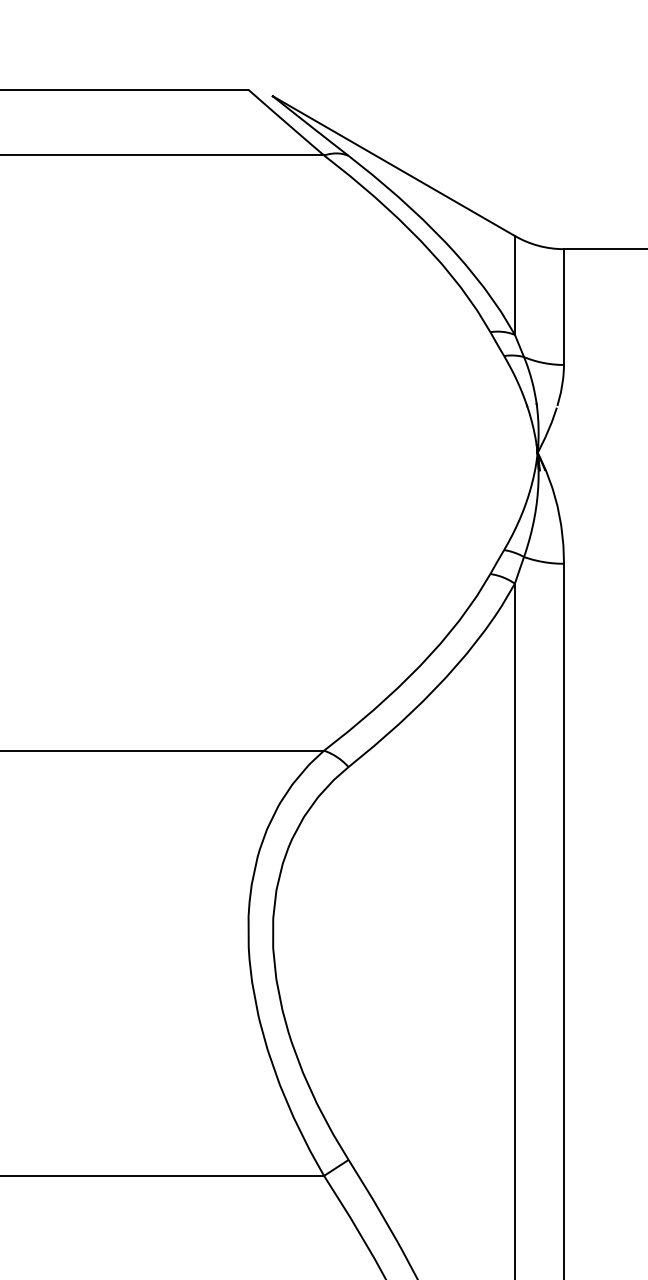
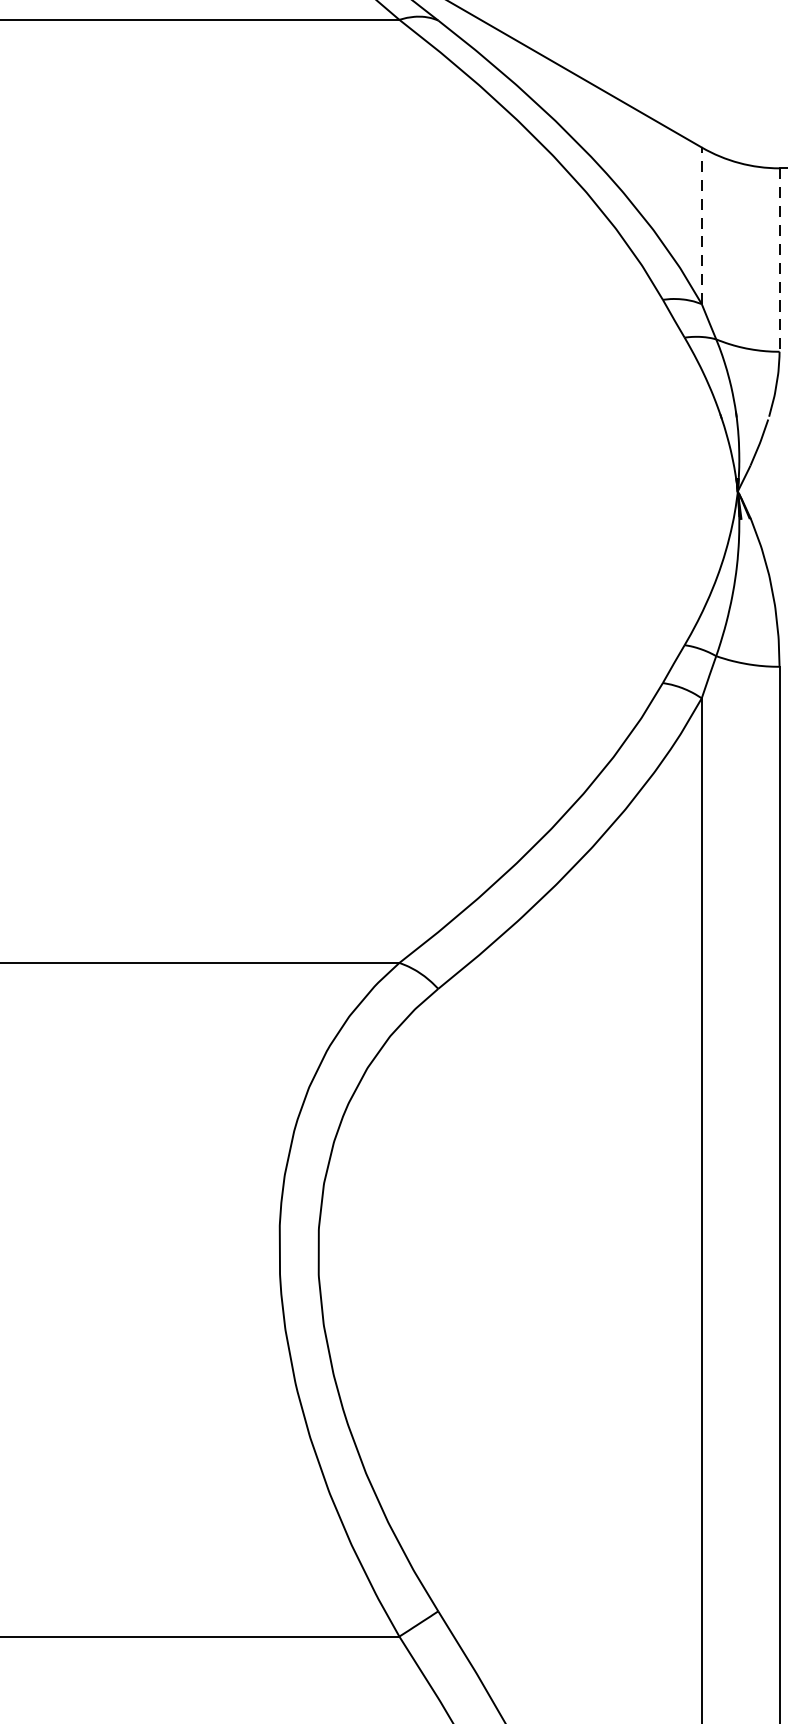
line: (514, 284) -> (701, 224), solid -> dashed
line: (564, 307) -> (780, 260), solid -> dashed

